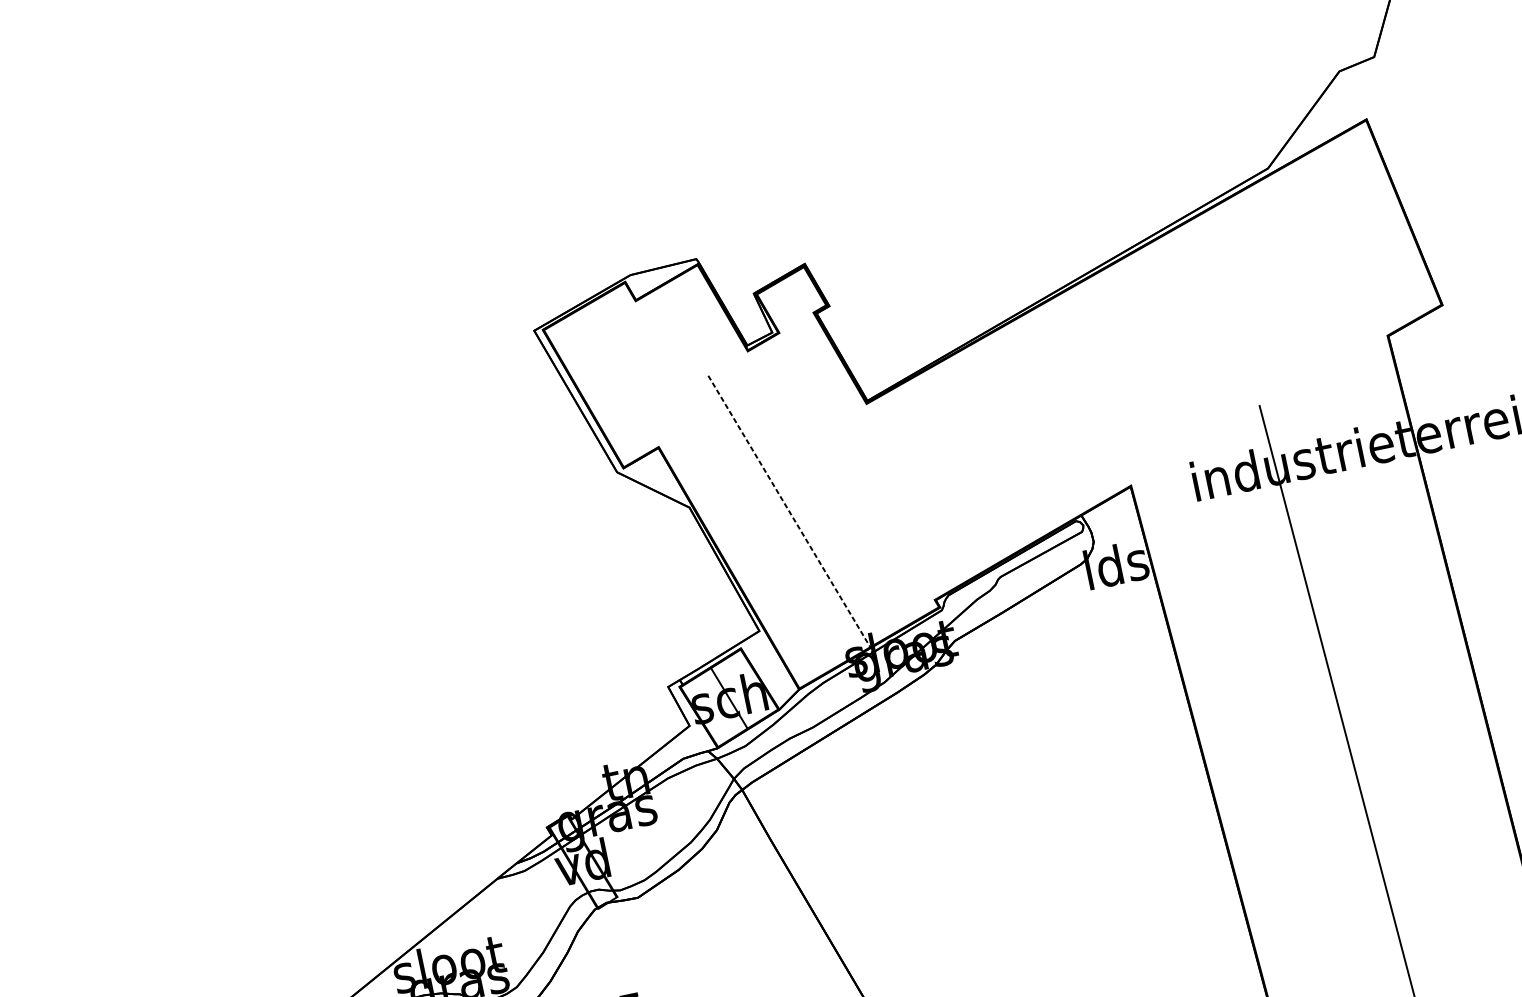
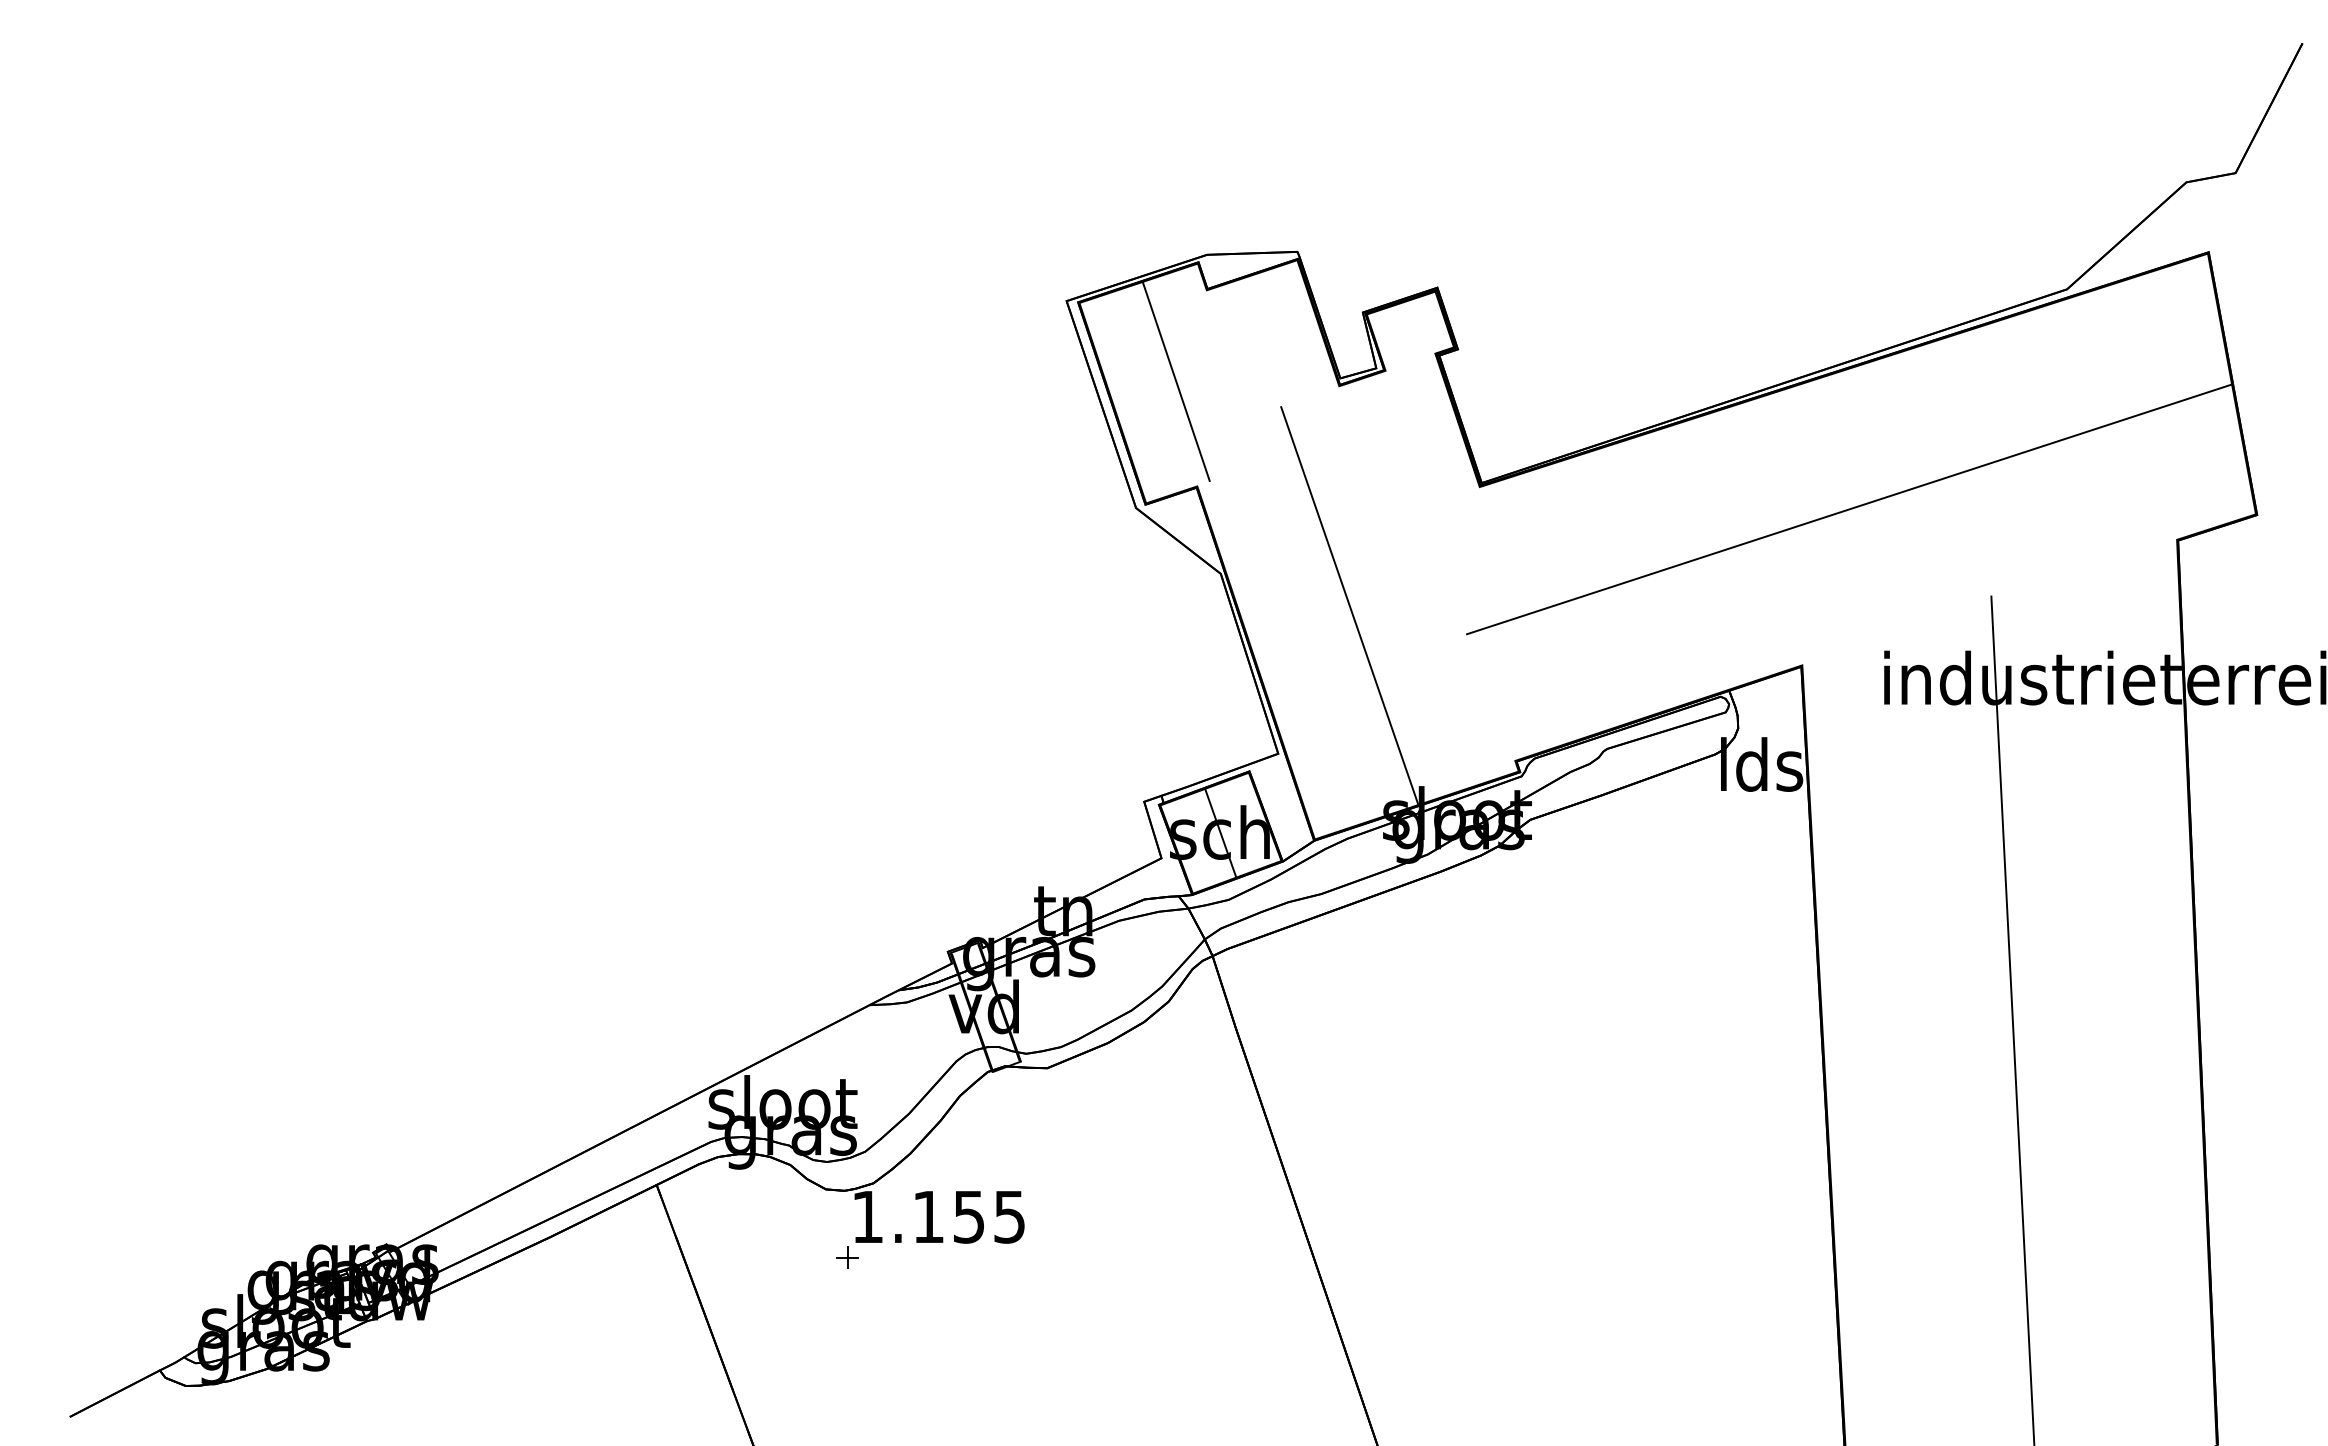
line: (1141, 363) -> (1849, 509), added
line: (627, 372) -> (1176, 381), added
line: (789, 511) -> (1349, 605), dashed -> solid

